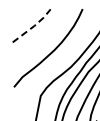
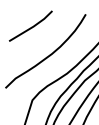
line: (33, 26) -> (32, 27), dashed -> solid

